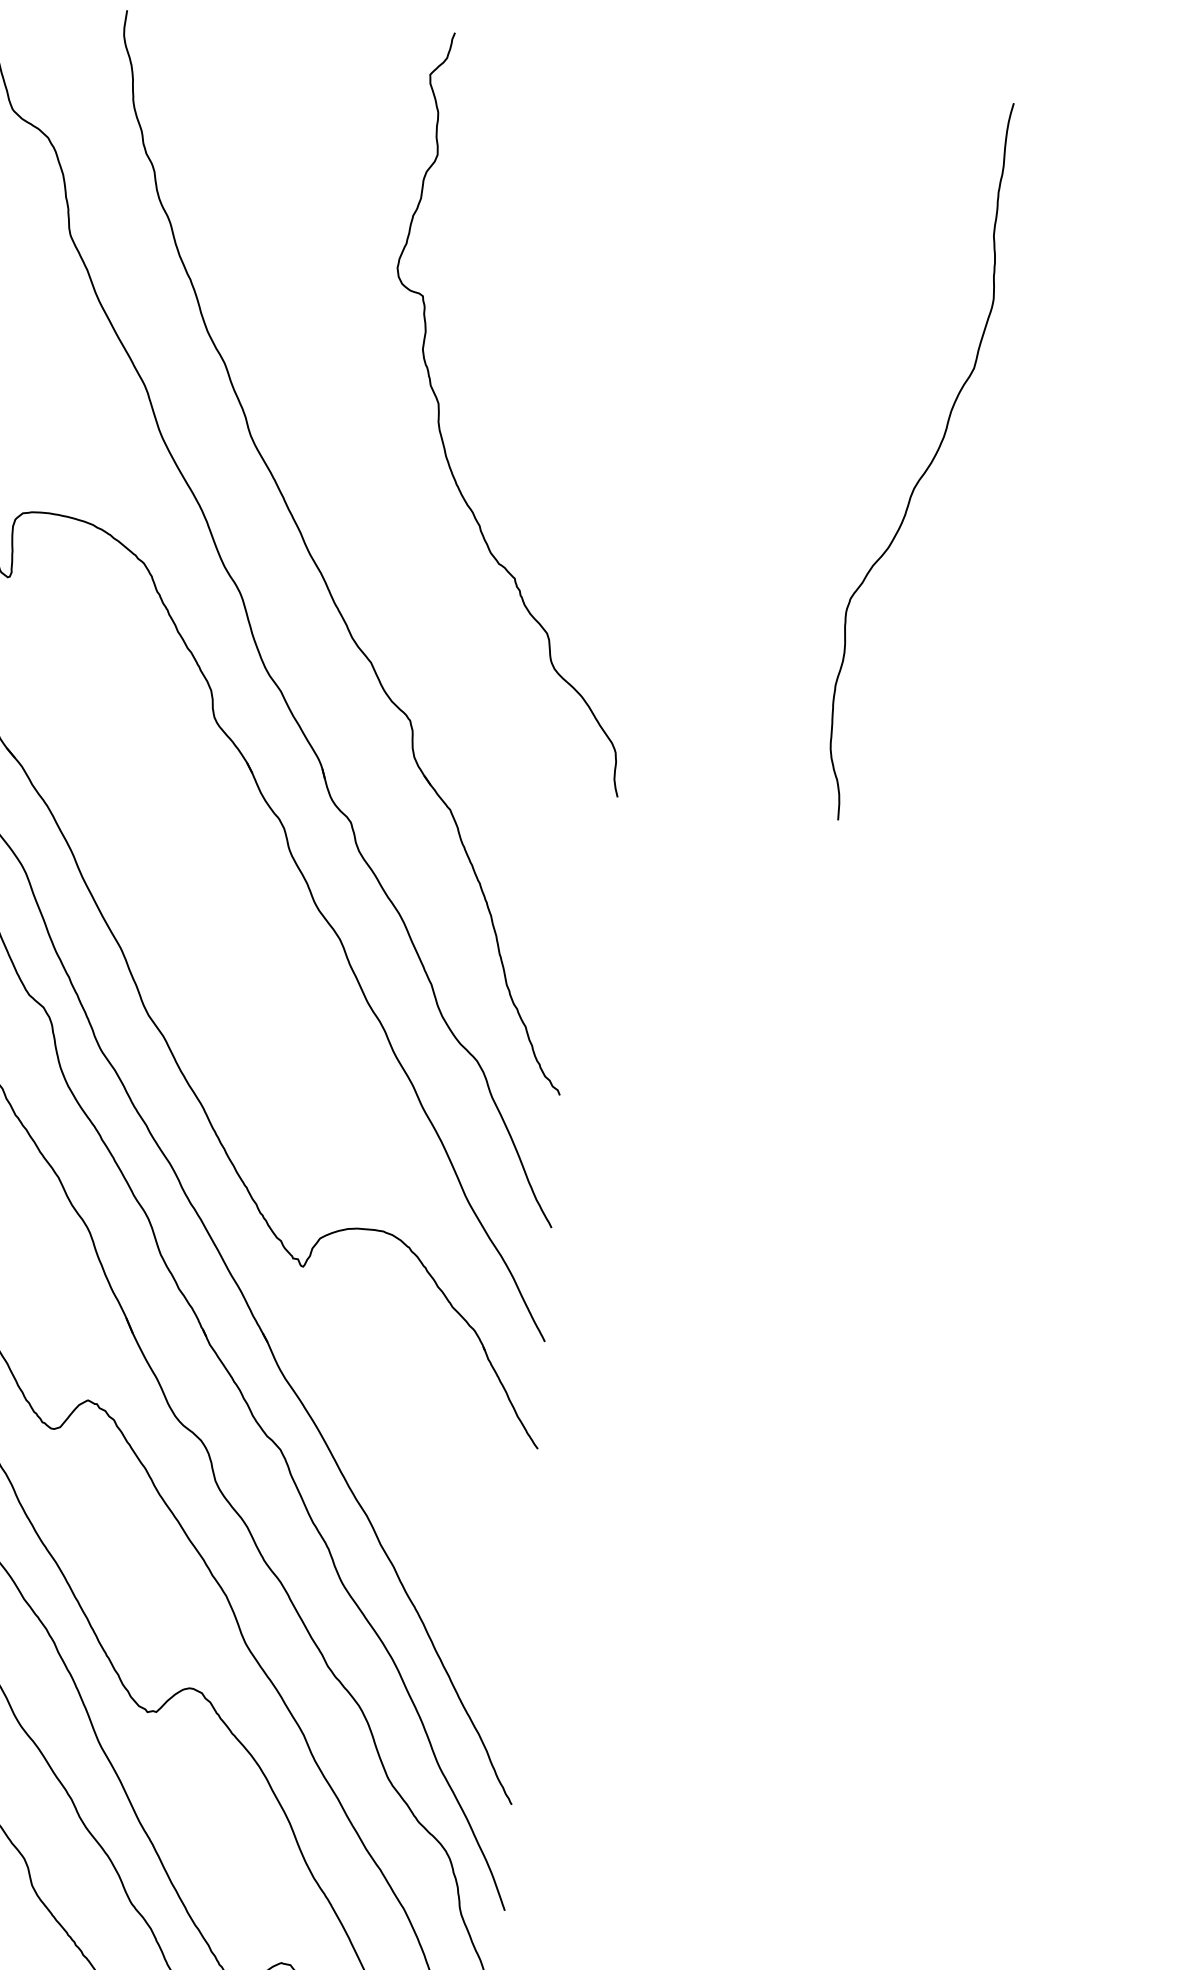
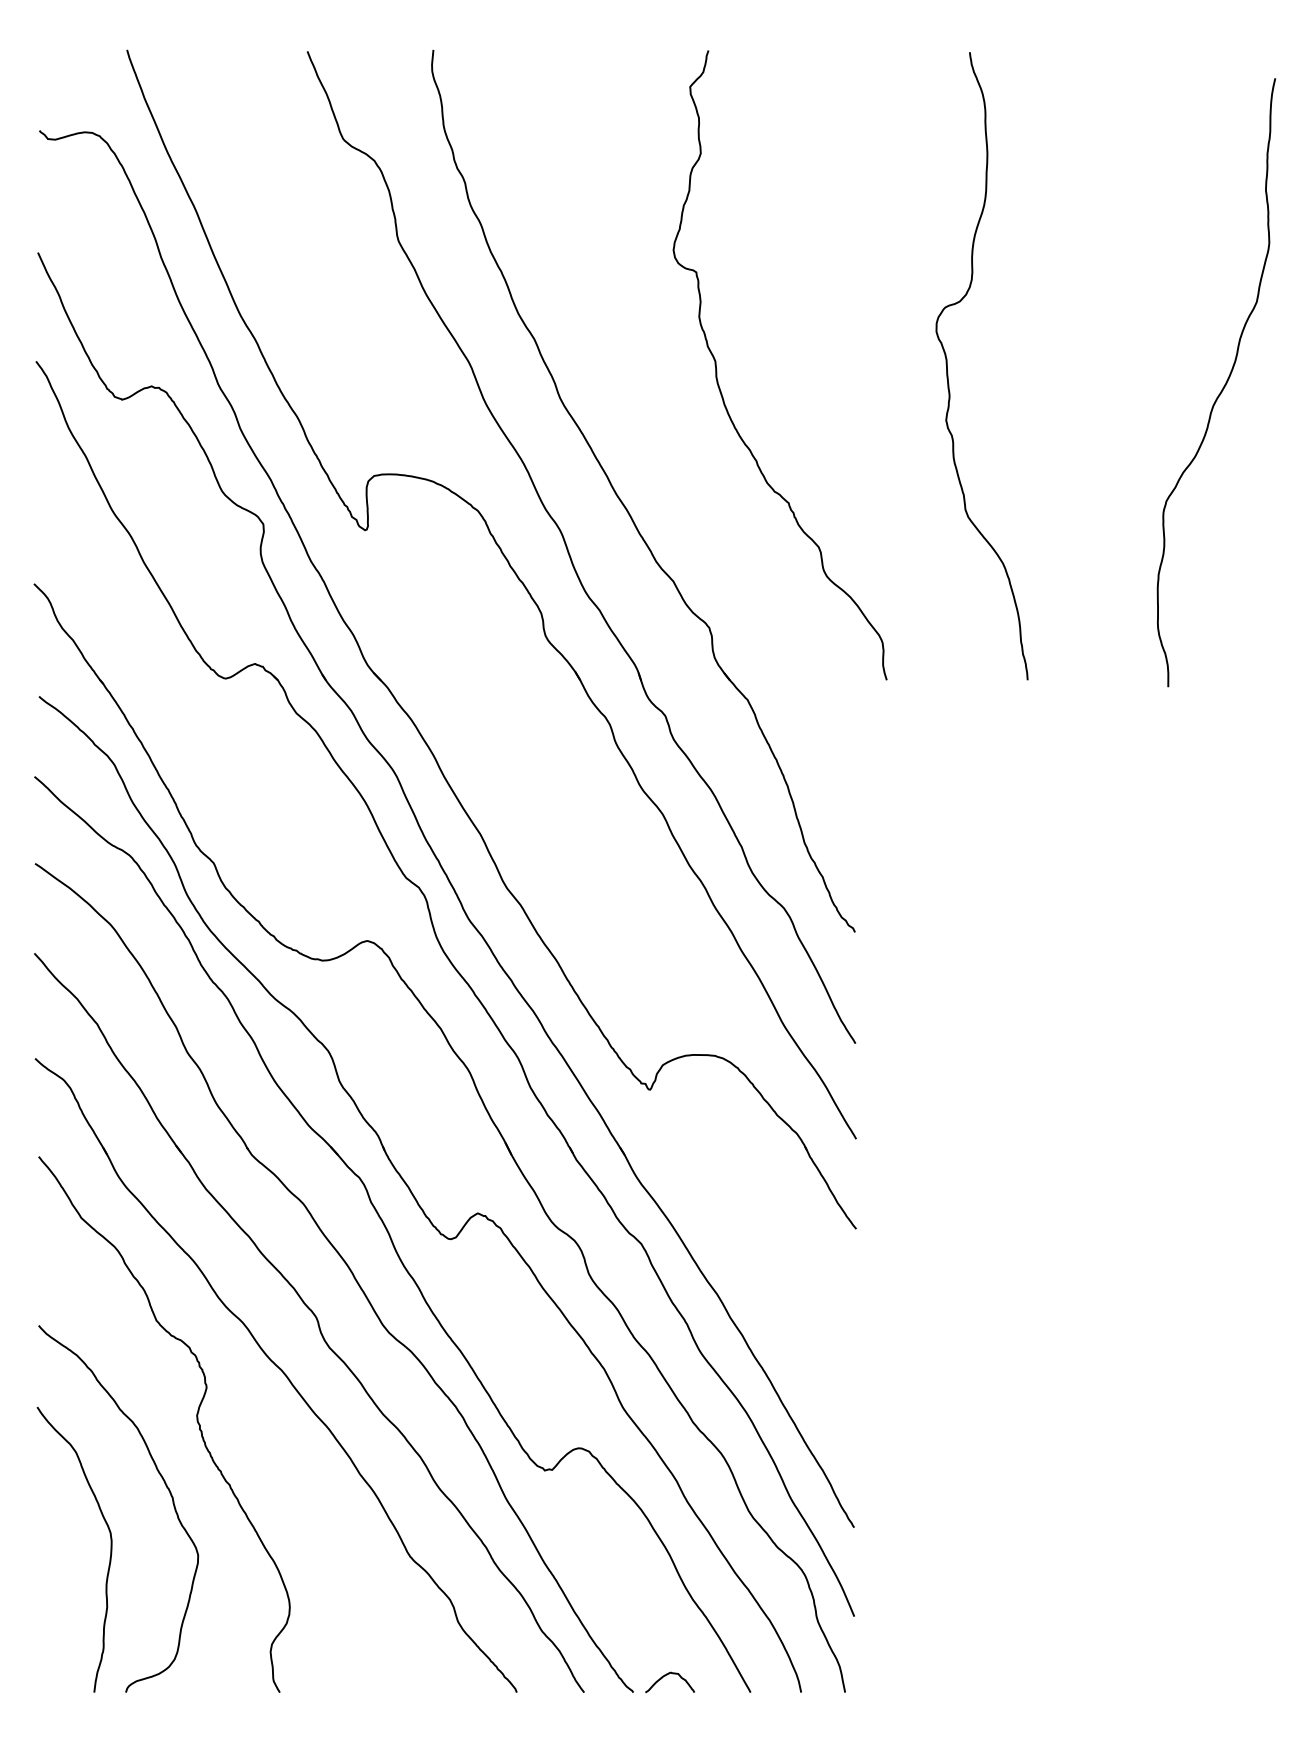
curve: (715, 436) -> (948, 373), added
curve: (926, 467) -> (1222, 387), moved

